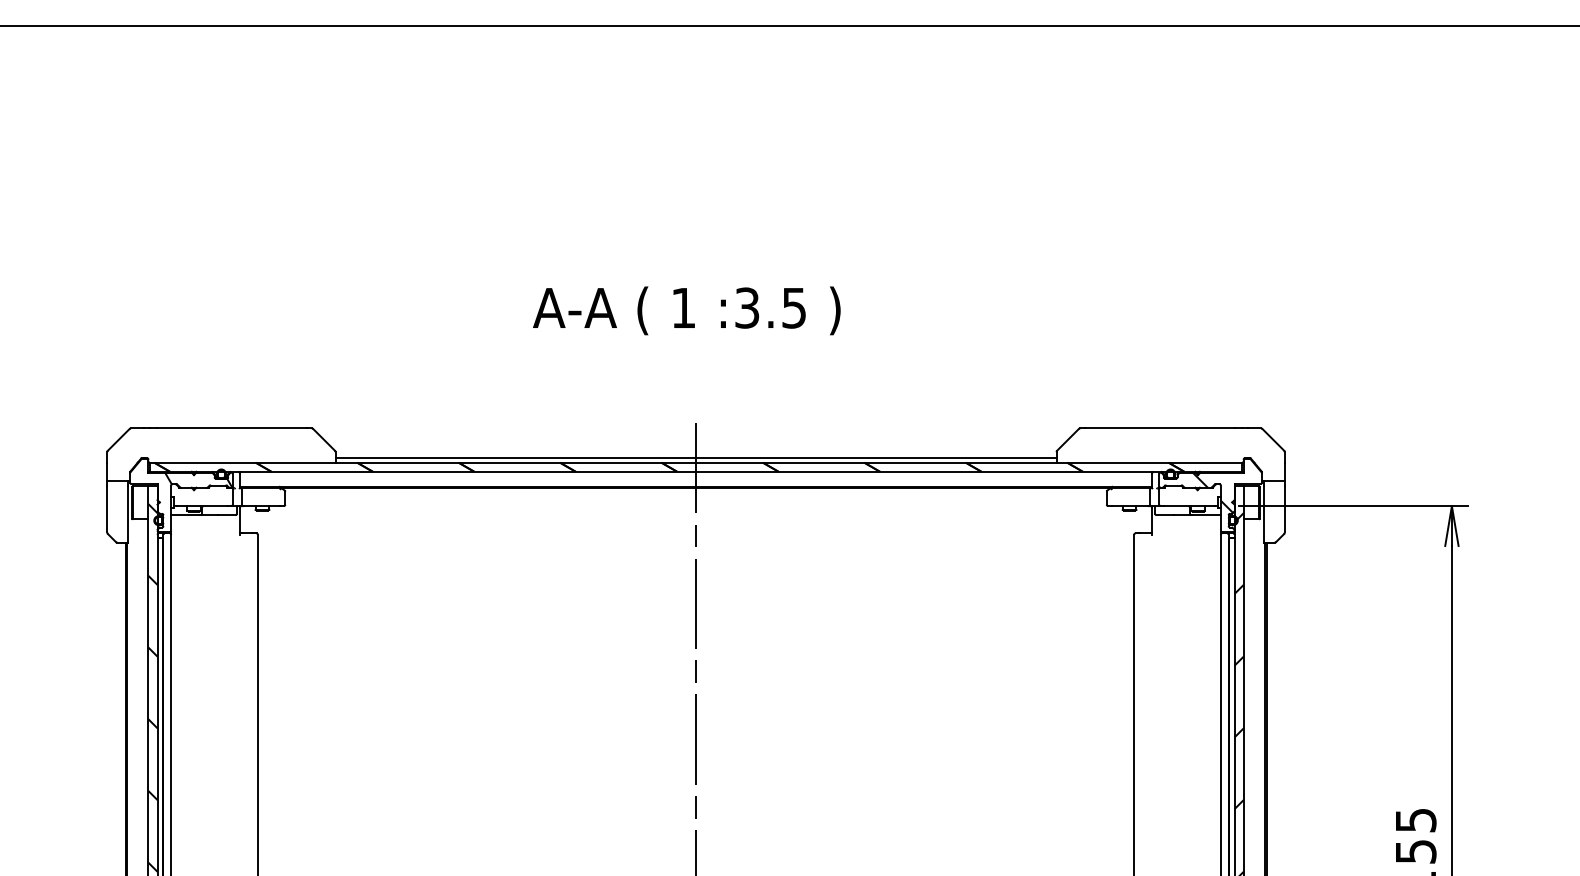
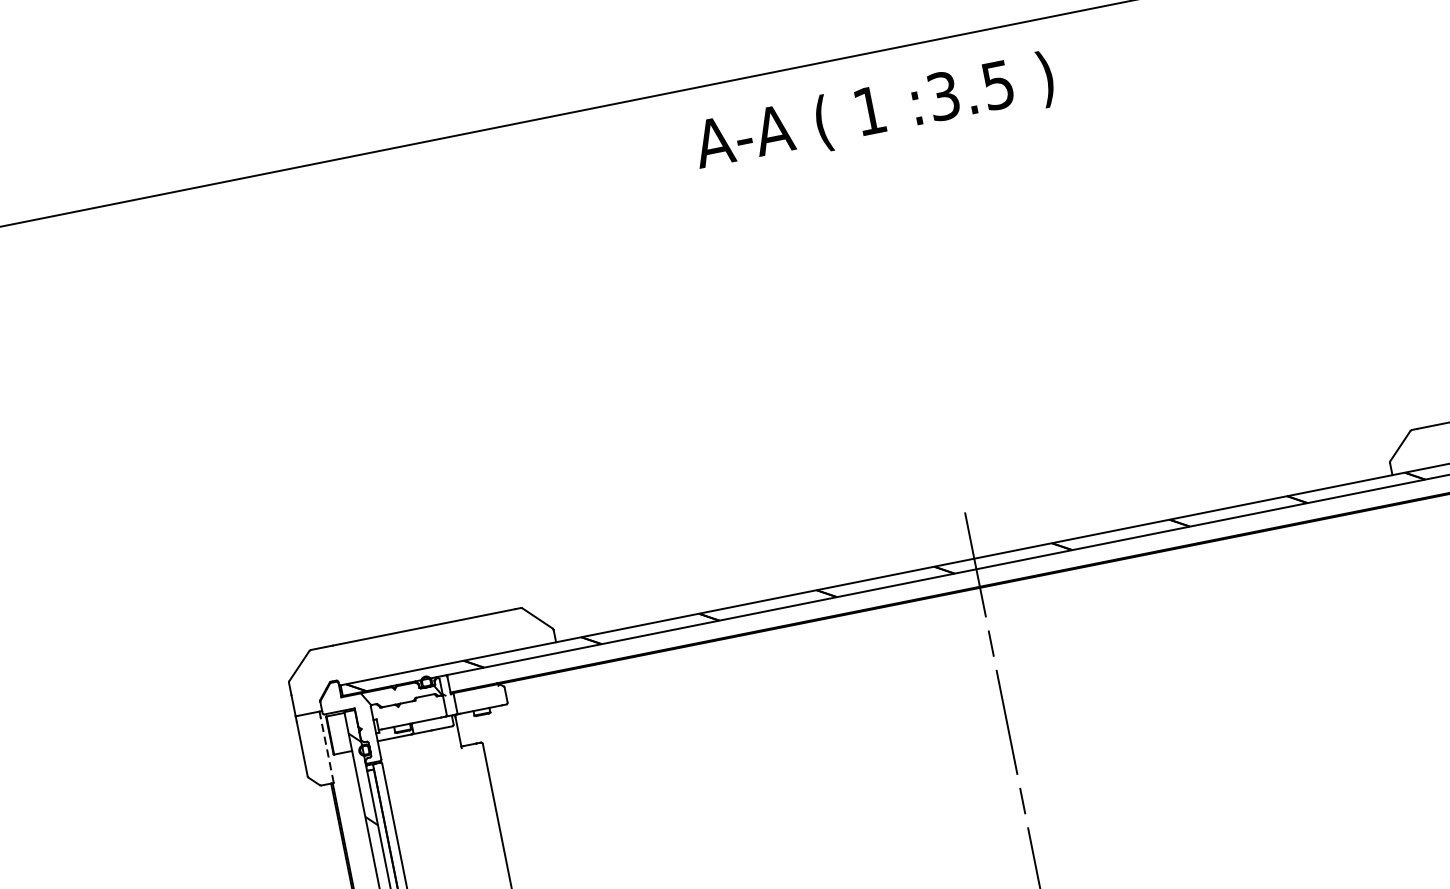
text: (686, 310) -> (873, 112), moved
line: (695, 458) -> (972, 553), removed
line: (127, 514) -> (326, 750), solid -> dashed

